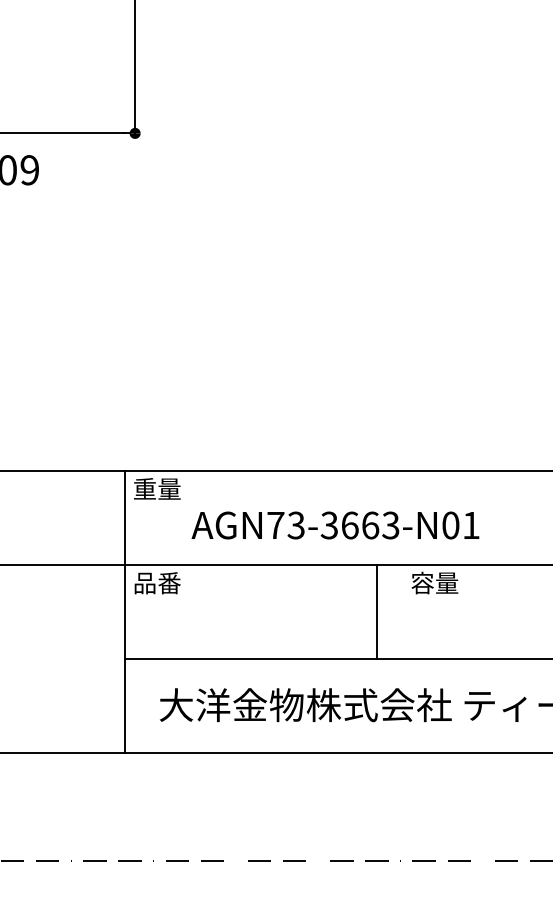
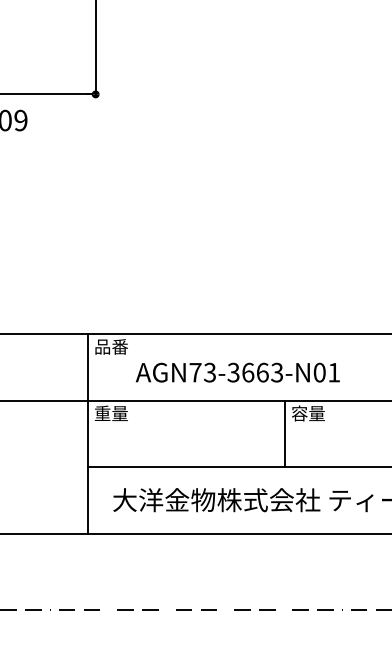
text: (157, 489) -> (111, 347), 重量 -> 品番
text: (157, 583) -> (111, 413), 品番 -> 重量
line: (376, 612) -> (285, 434), moved

